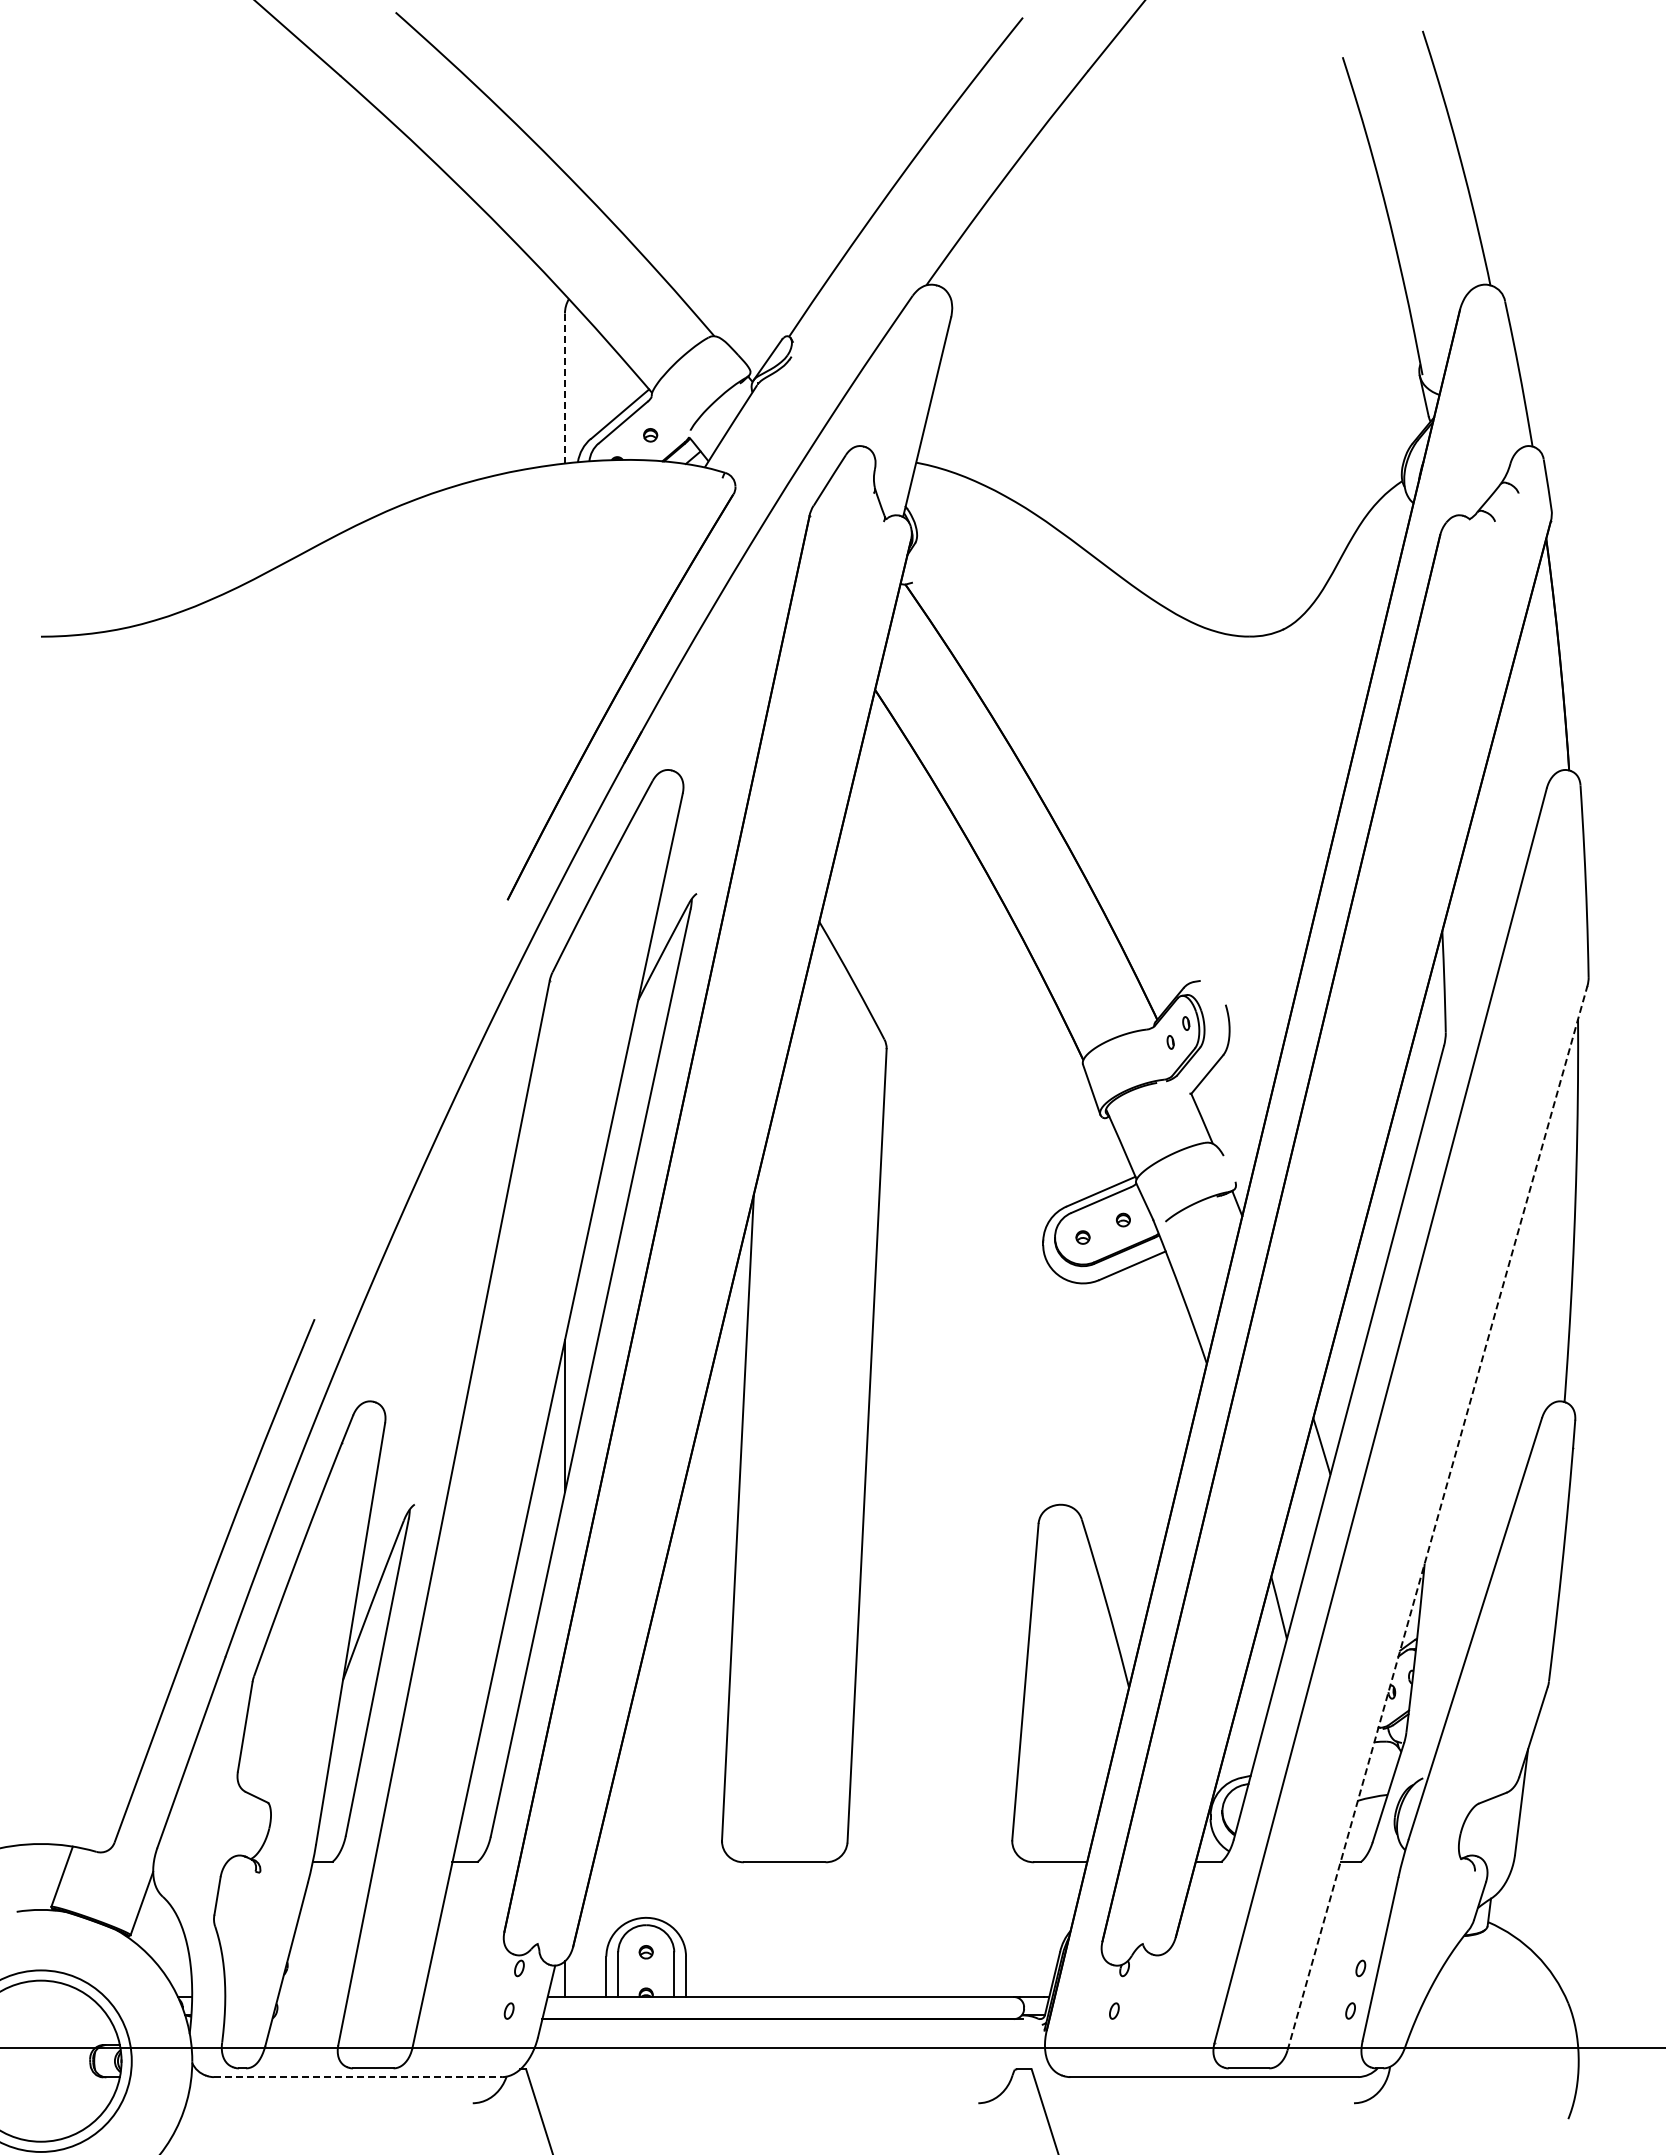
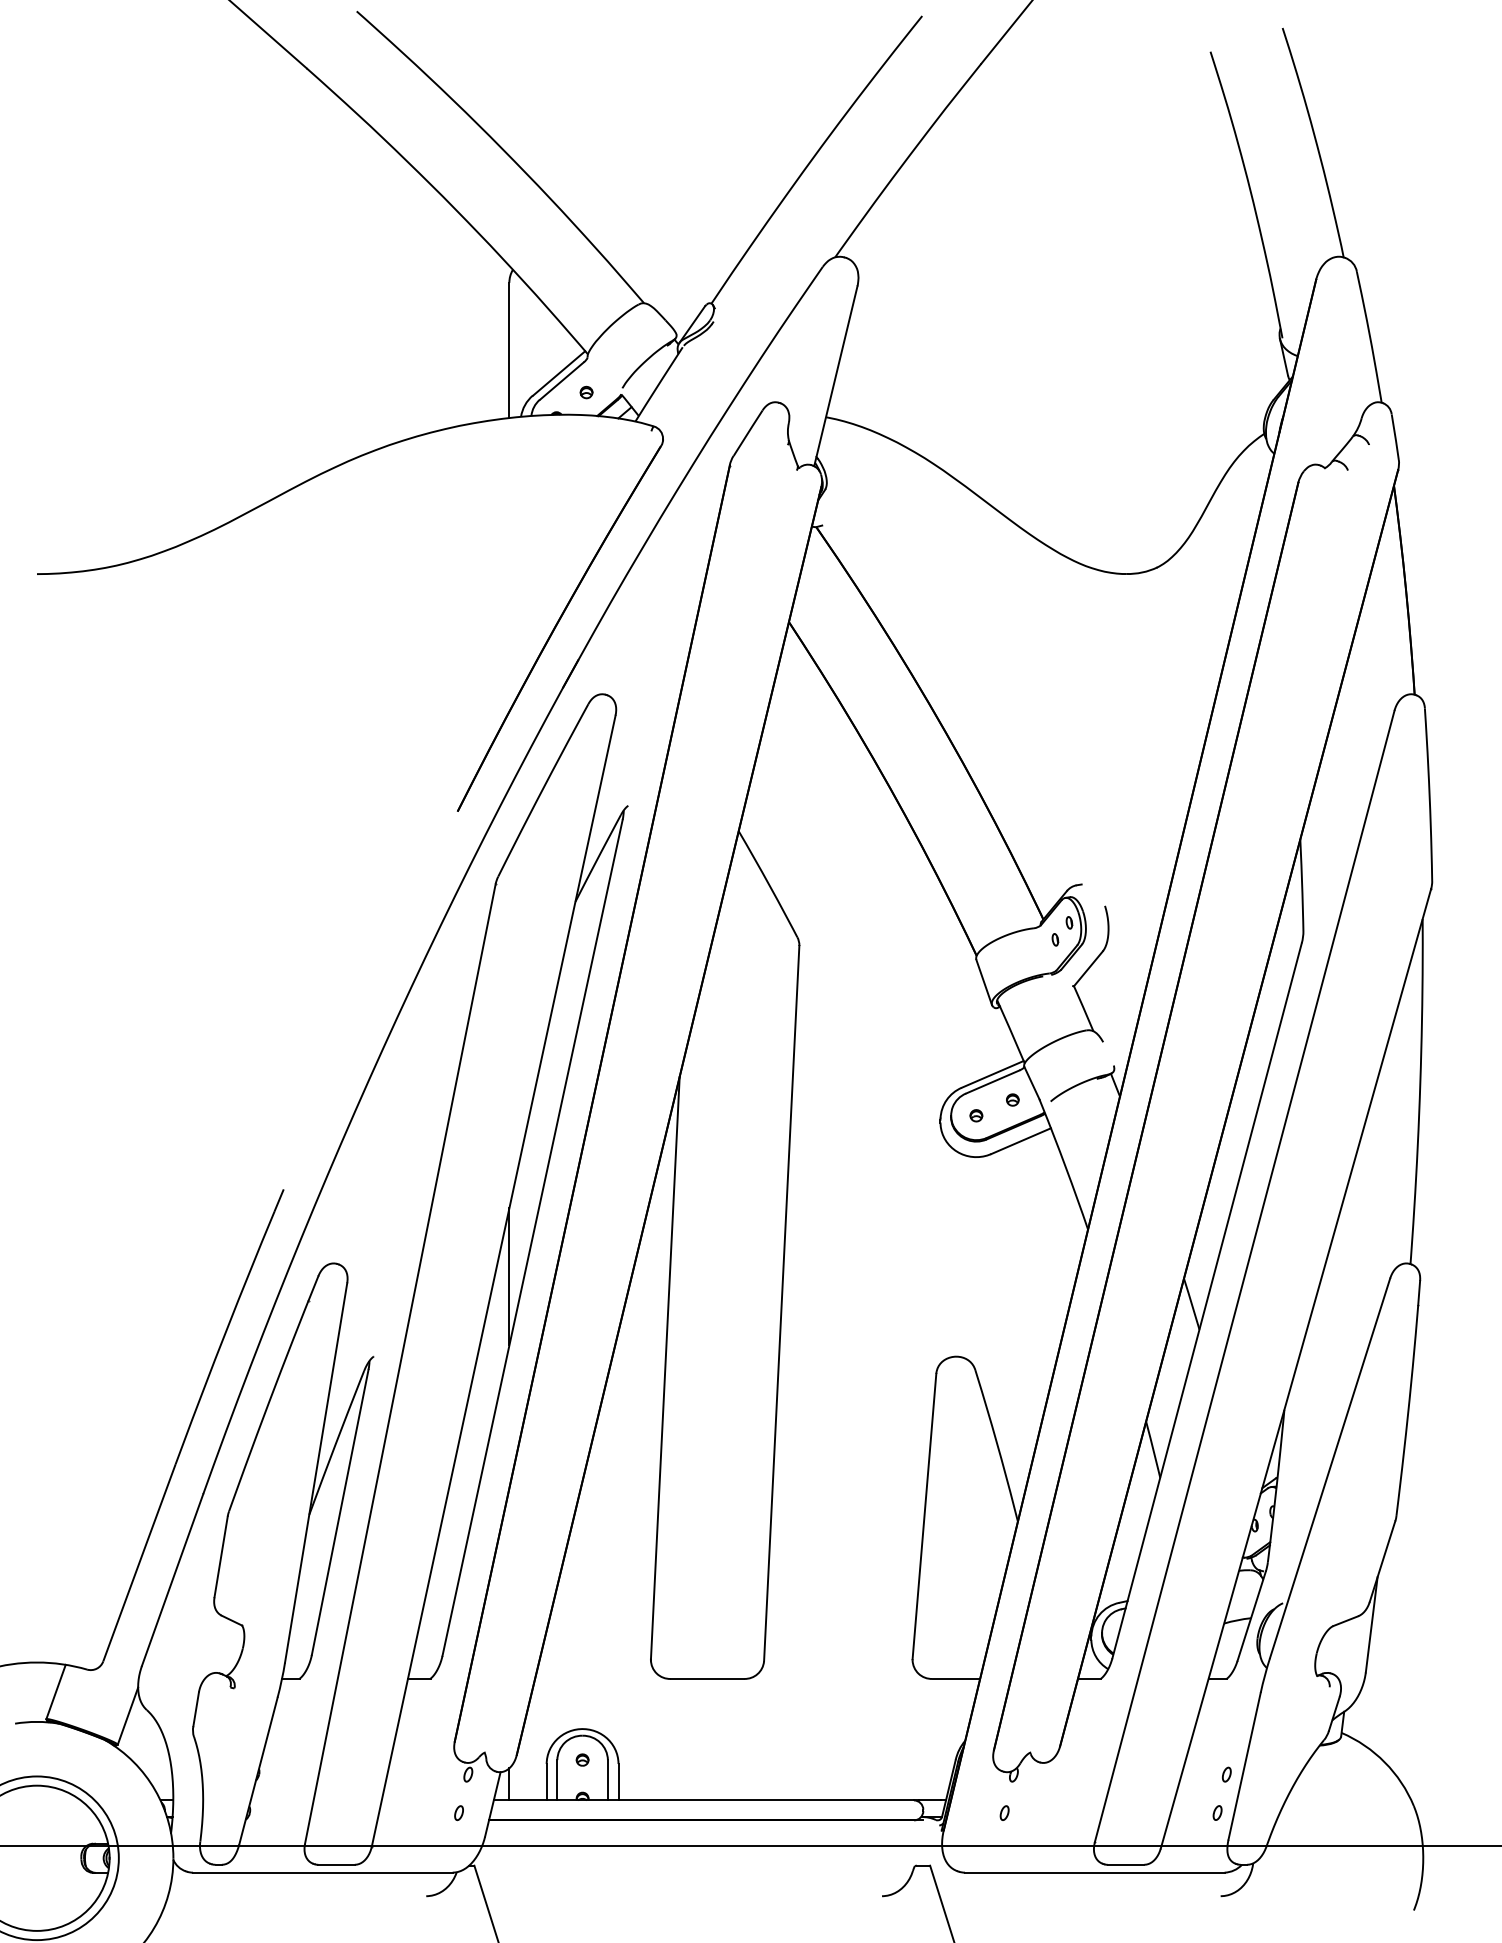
line: (564, 388) -> (508, 350), dashed -> solid
line: (1437, 1518) -> (1295, 1369), dashed -> solid
line: (358, 2077) -> (323, 1873), dashed -> solid

